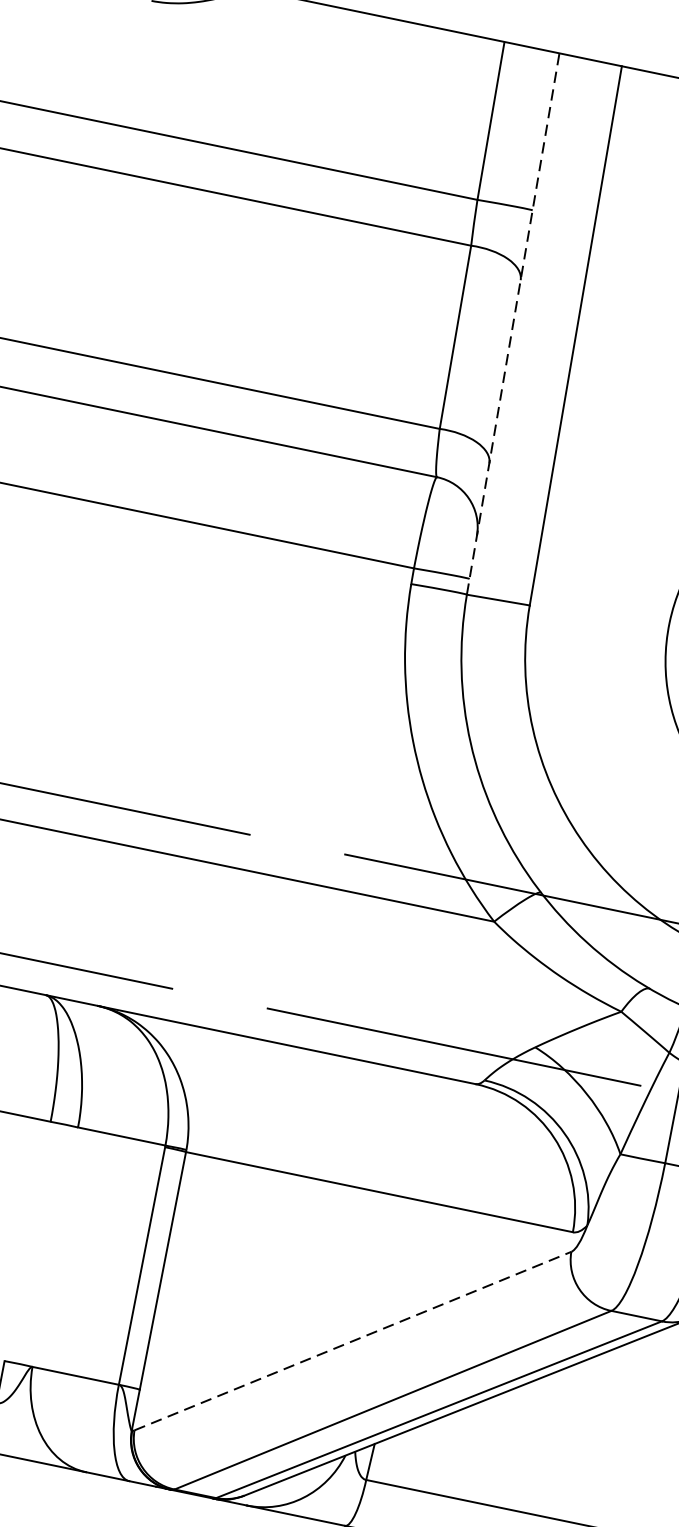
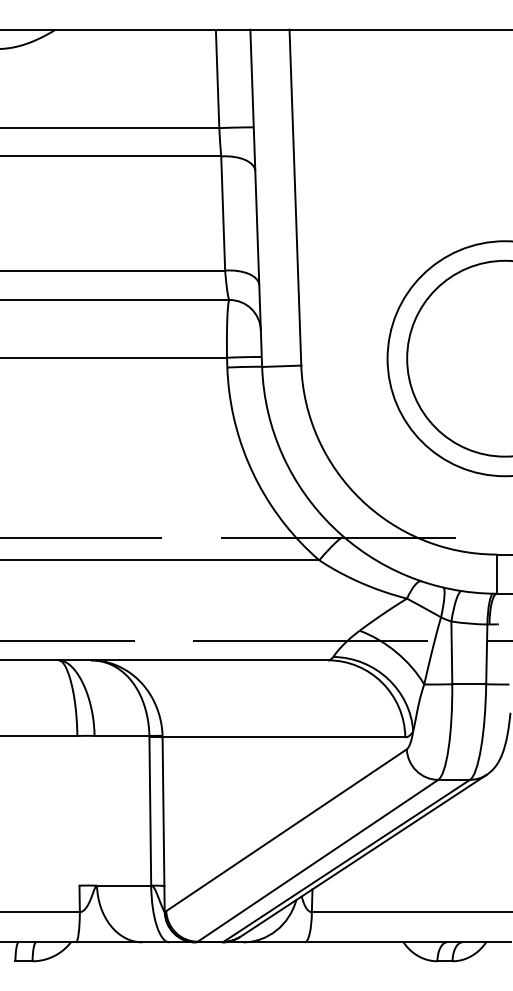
line: (513, 324) -> (256, 198), dashed -> solid
line: (352, 1341) -> (286, 830), dashed -> solid

